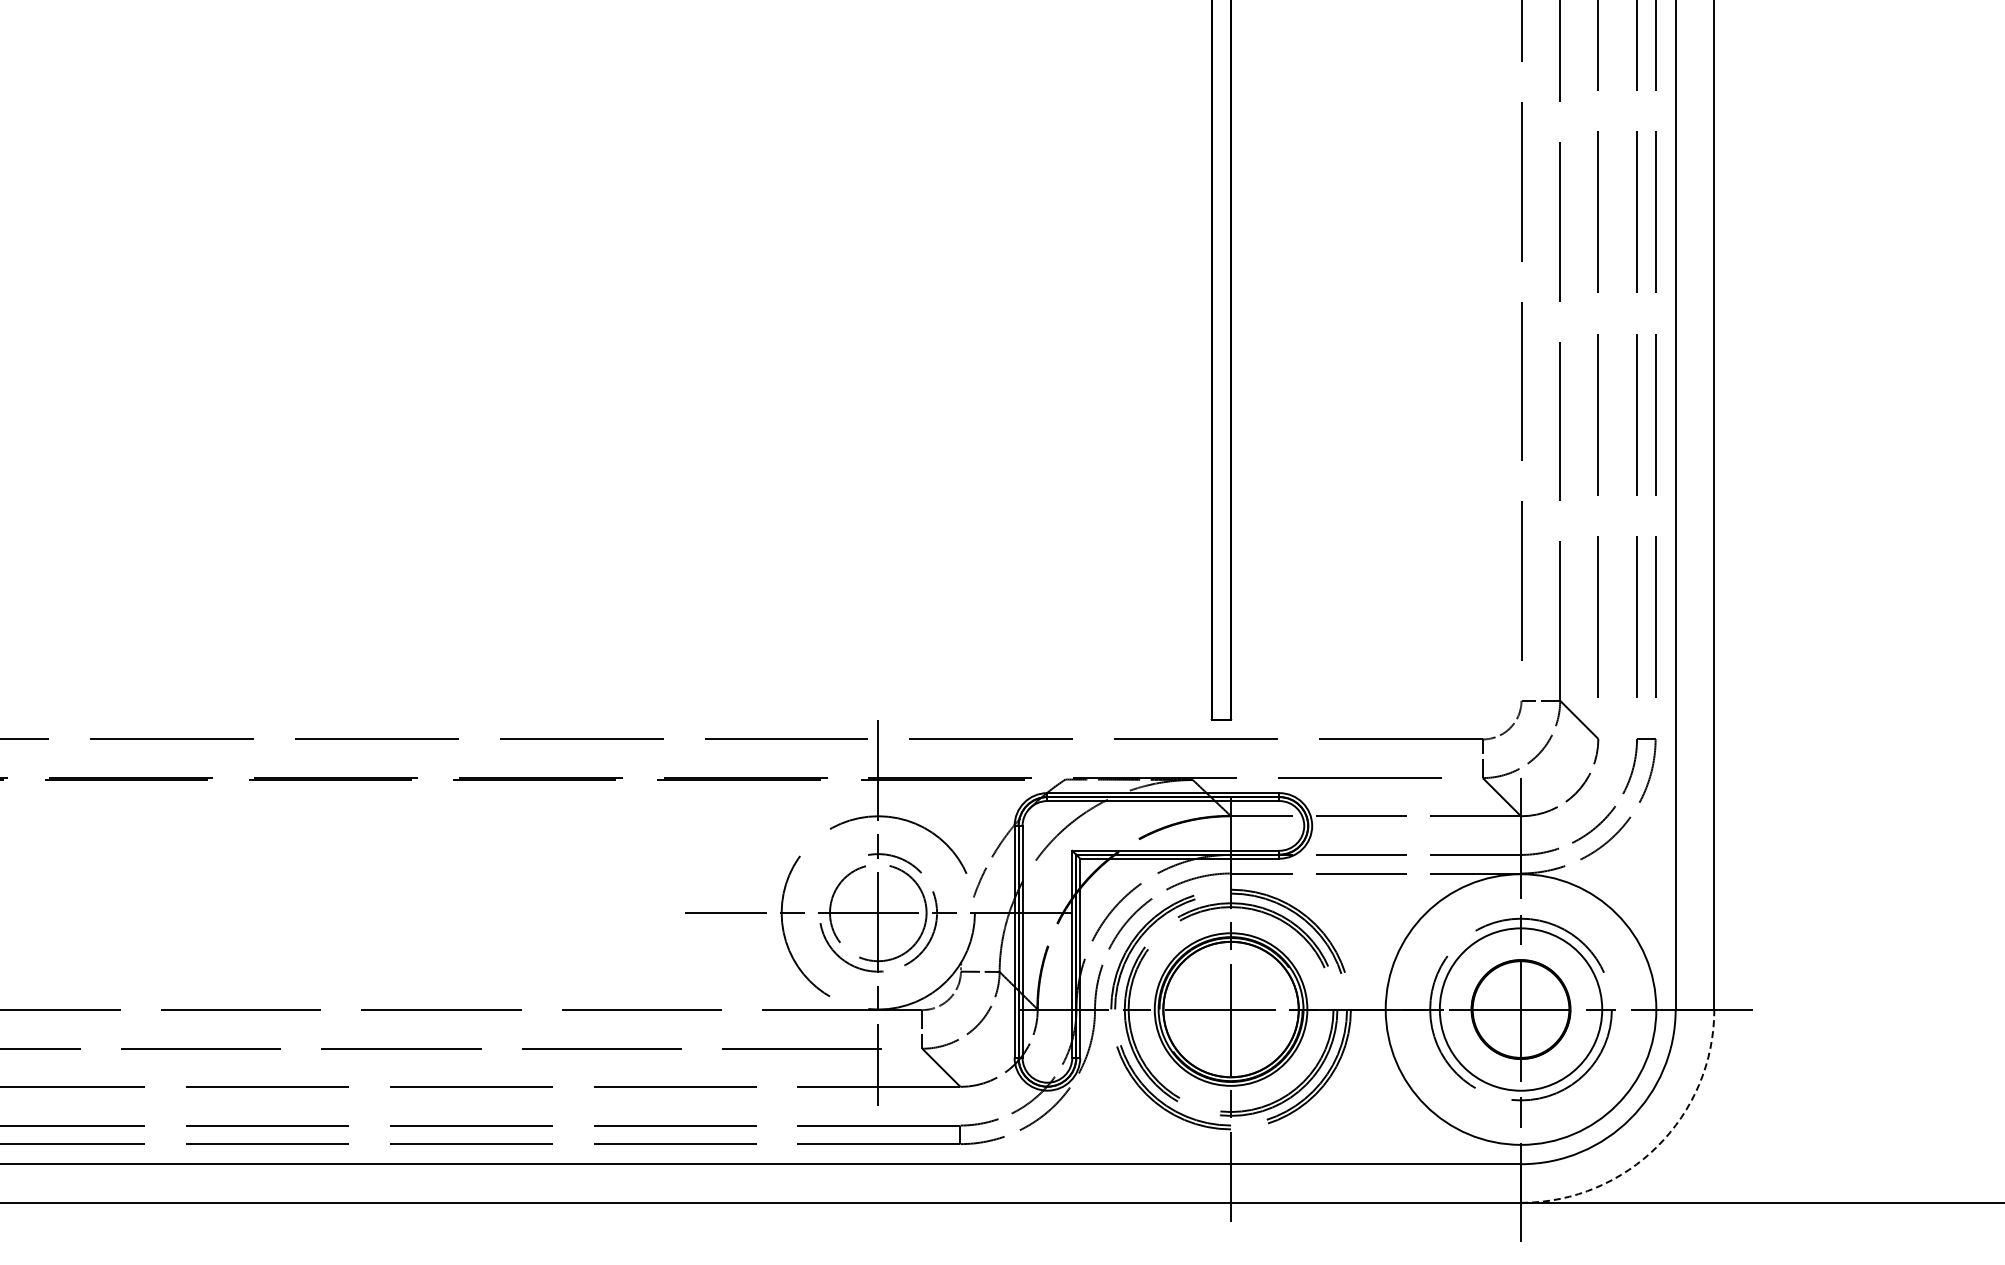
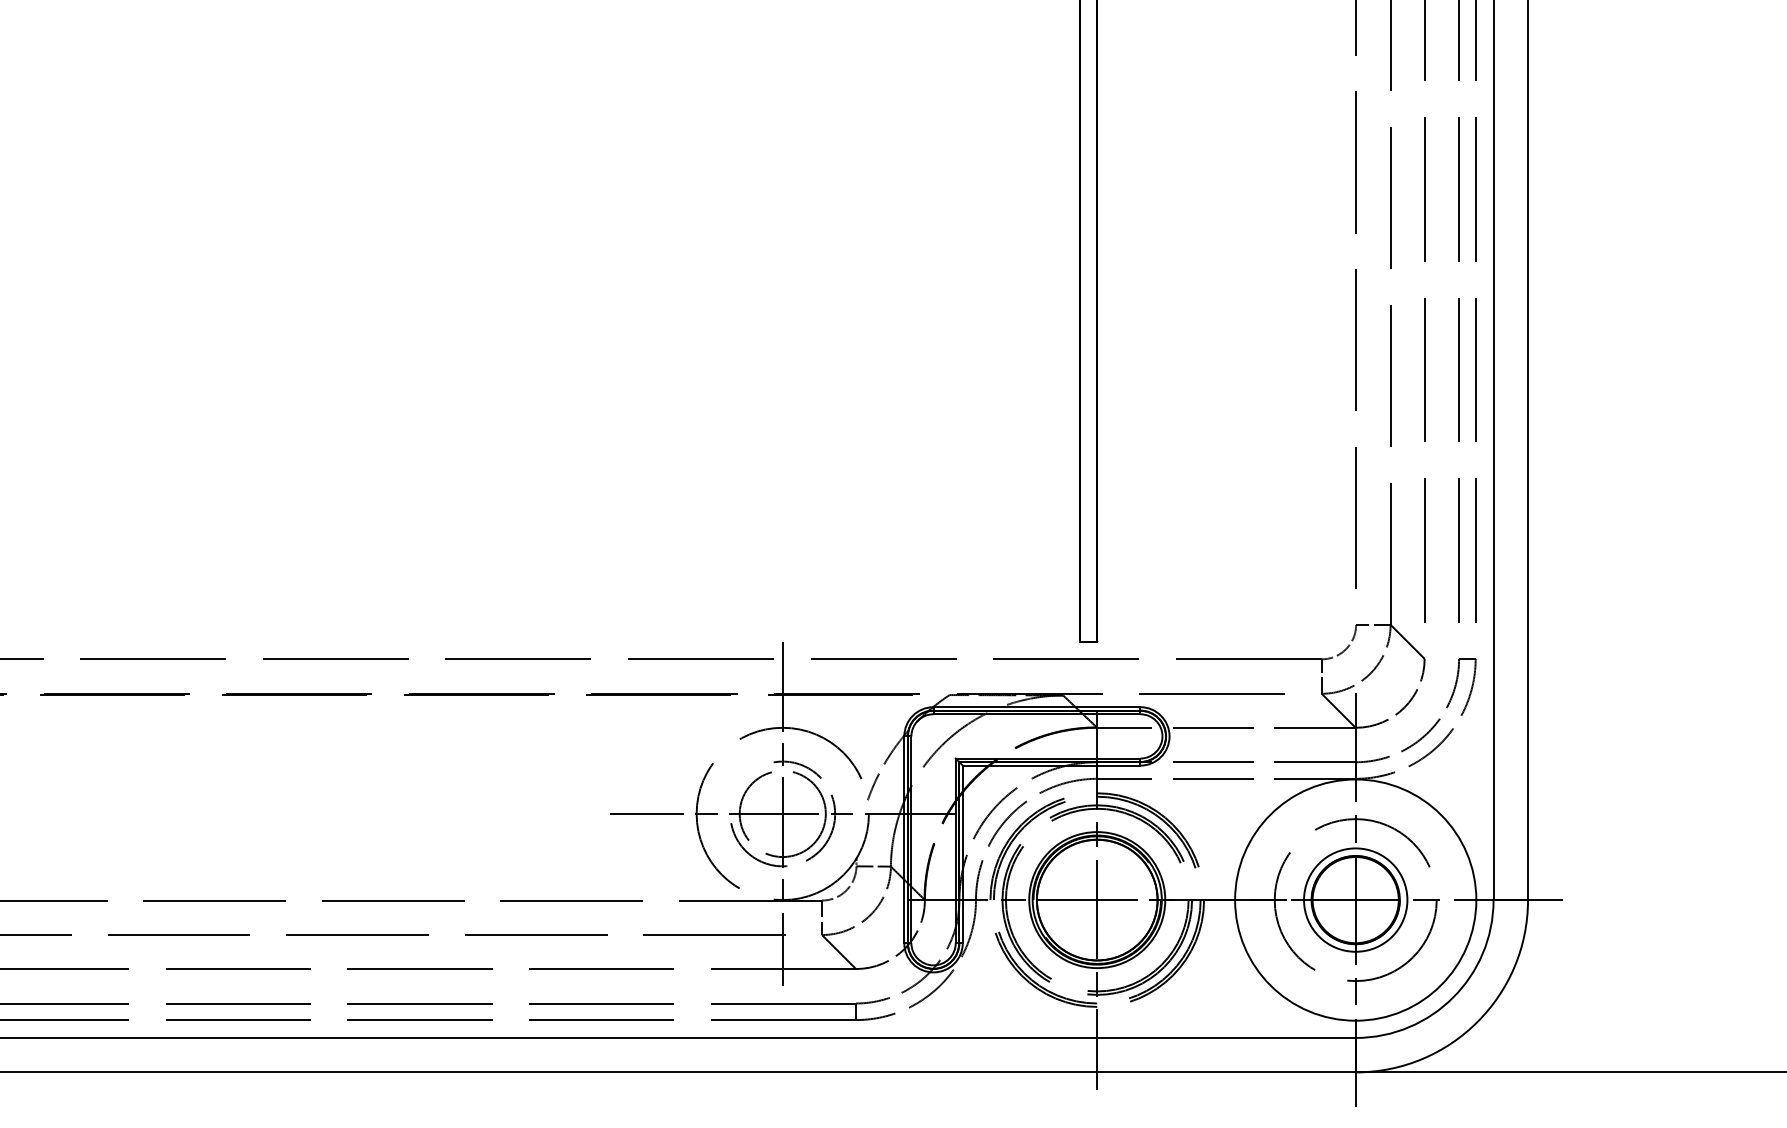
circle: (1521, 1009) -> (1356, 900), size x0.71
arc: (1657, 1146) -> (1477, 1022), dashed -> solid

